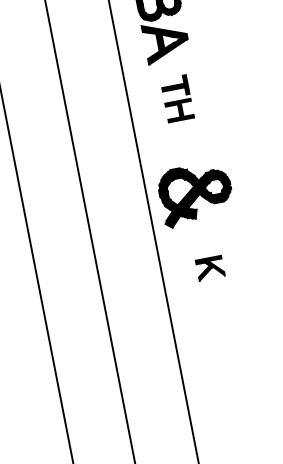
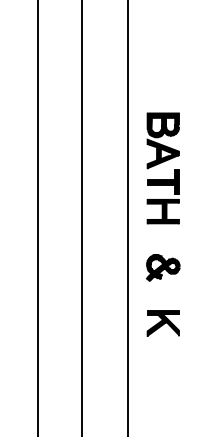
part: (176, 98) -> (162, 196), size x1.67
part: (196, 193) -> (163, 267), size x0.62
part: (209, 268) -> (162, 323), size x1.67

